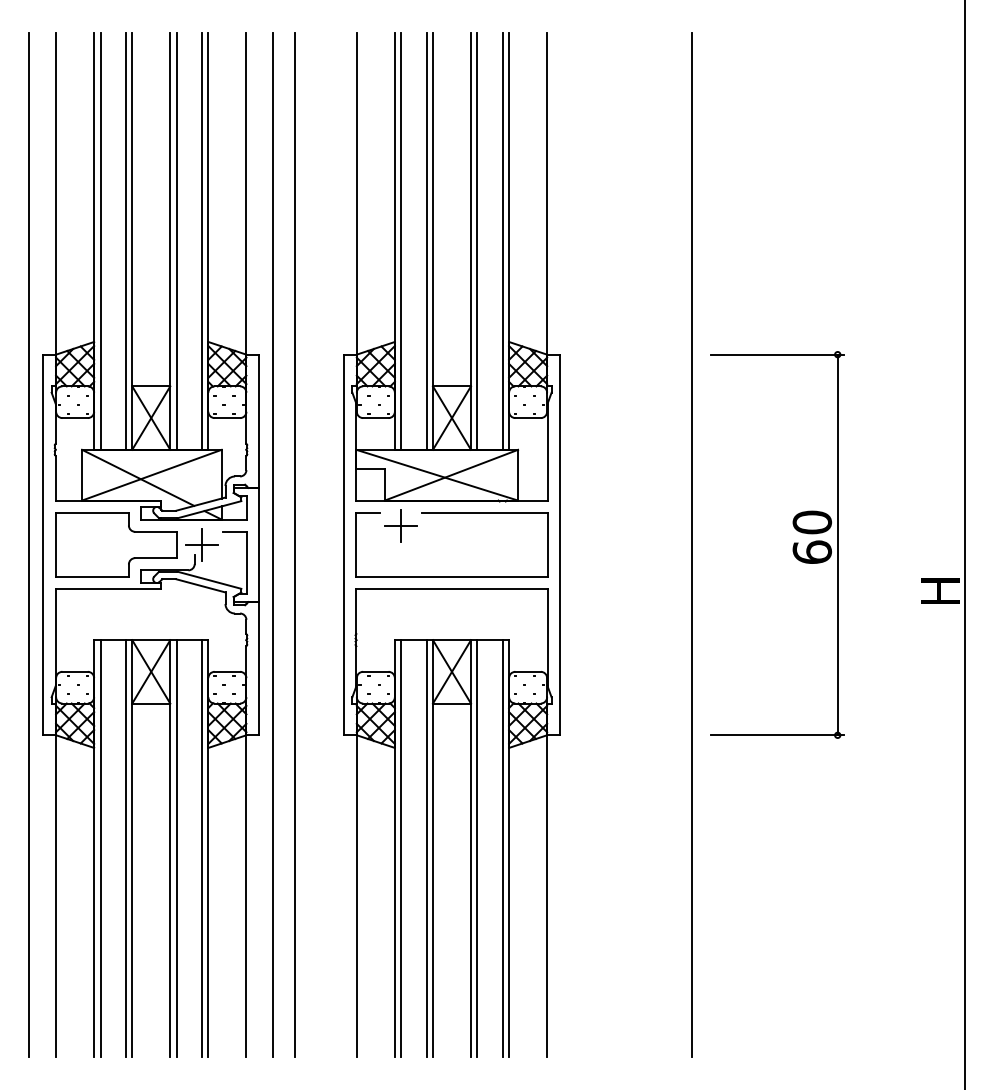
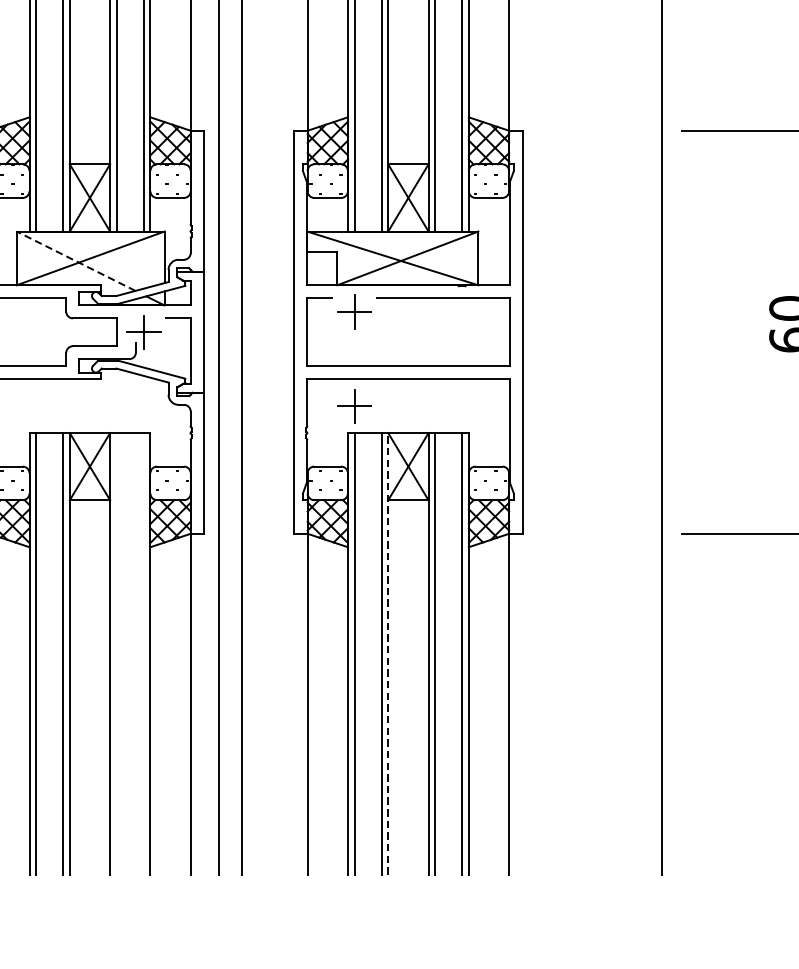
line: (138, 477) -> (76, 260), solid -> dashed
part: (400, 614) -> (353, 405), added
line: (176, 848) -> (116, 653), removed
line: (202, 848) -> (144, 653), removed
line: (432, 848) -> (387, 653), solid -> dashed

